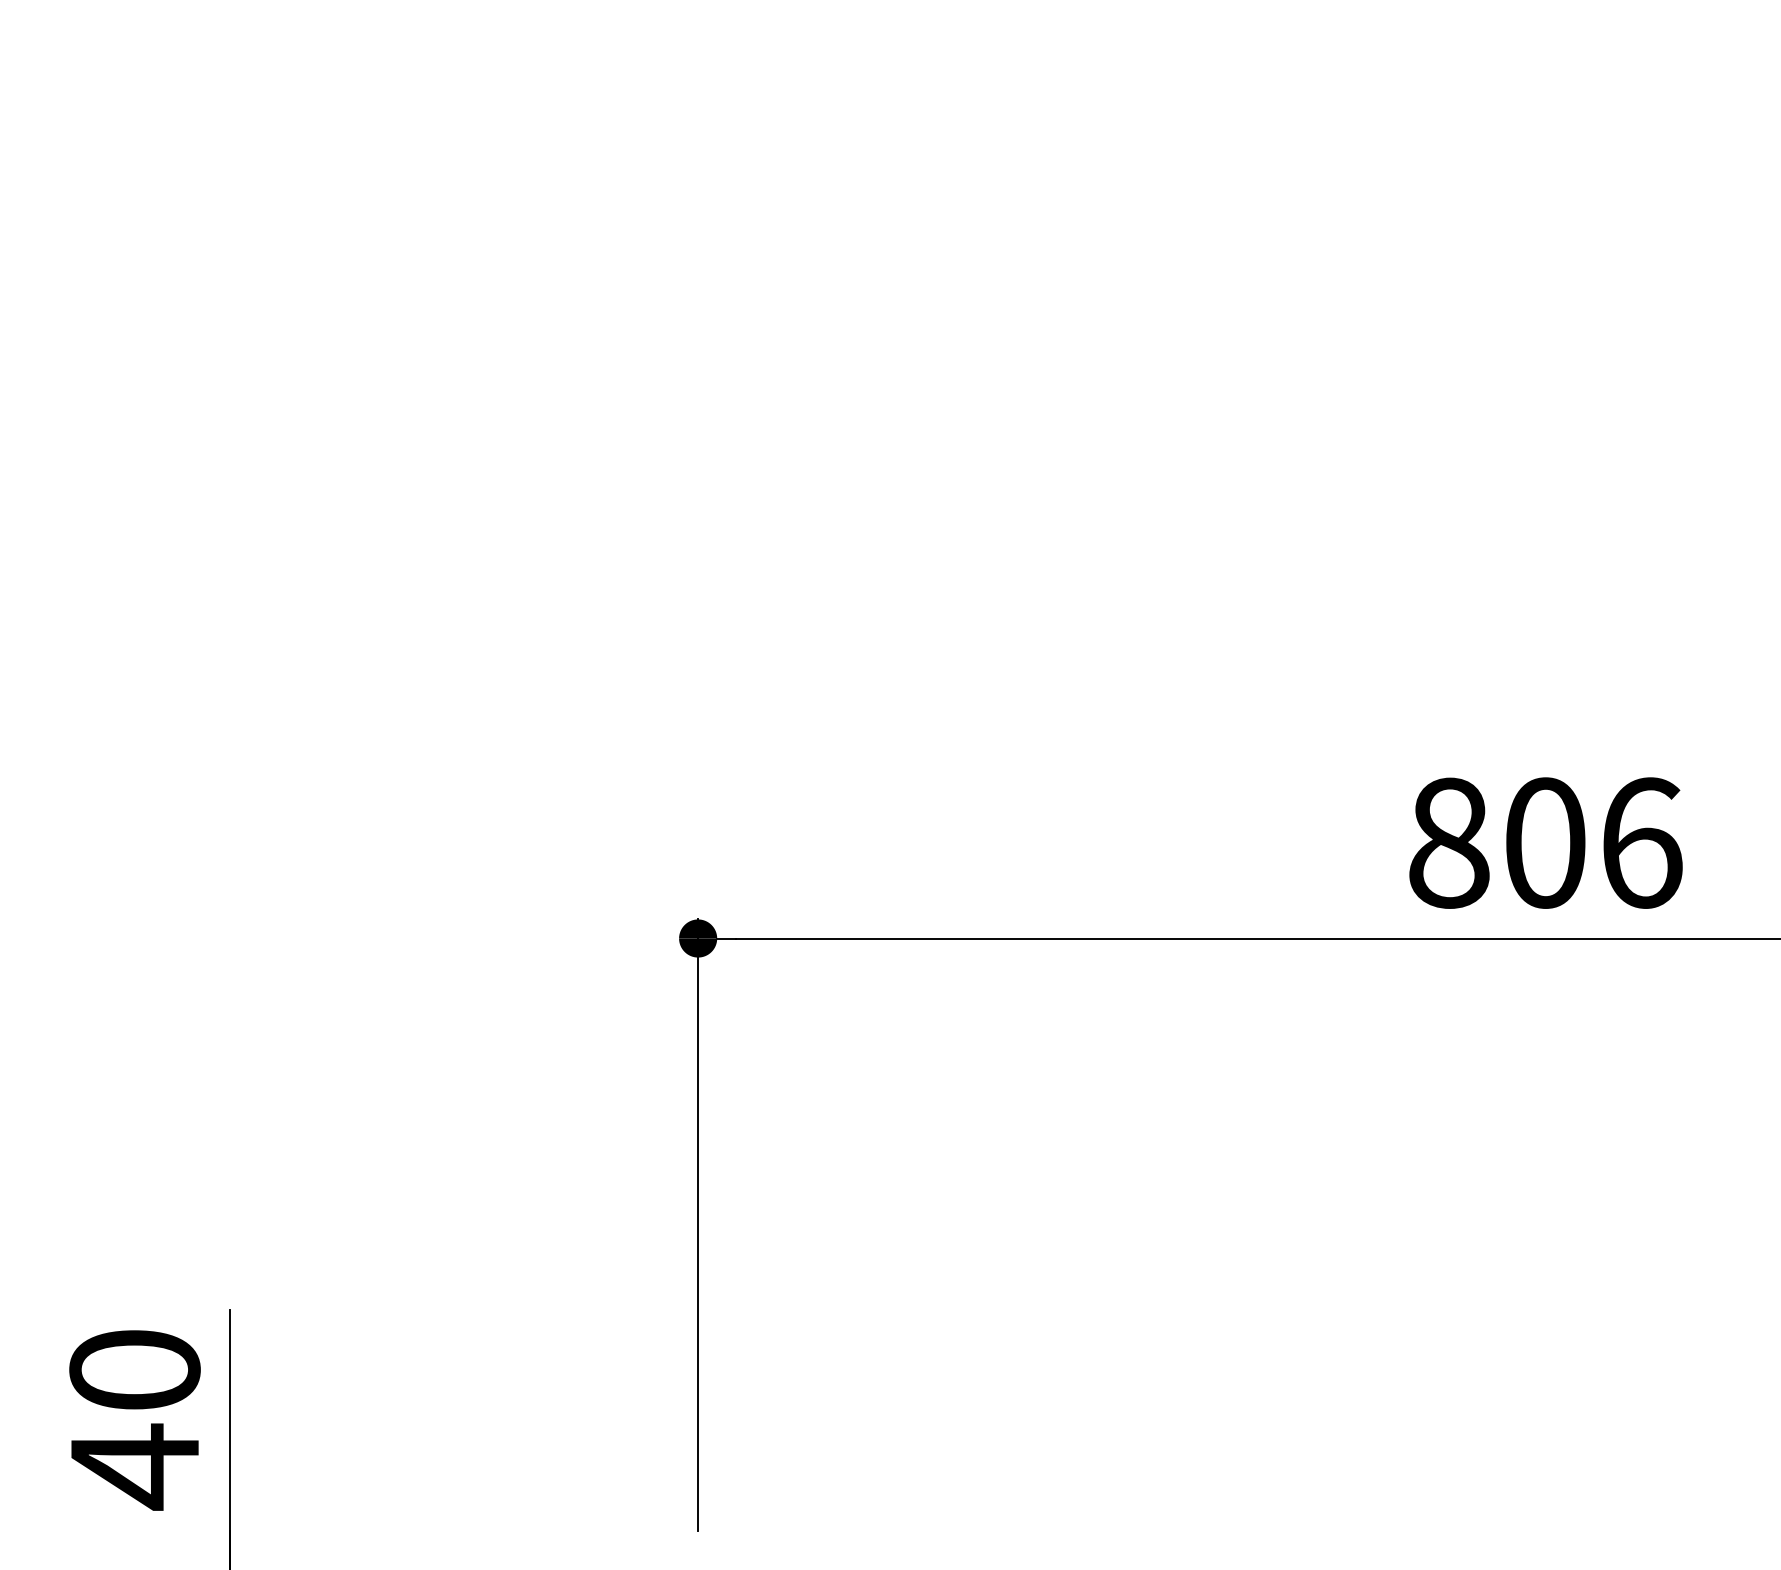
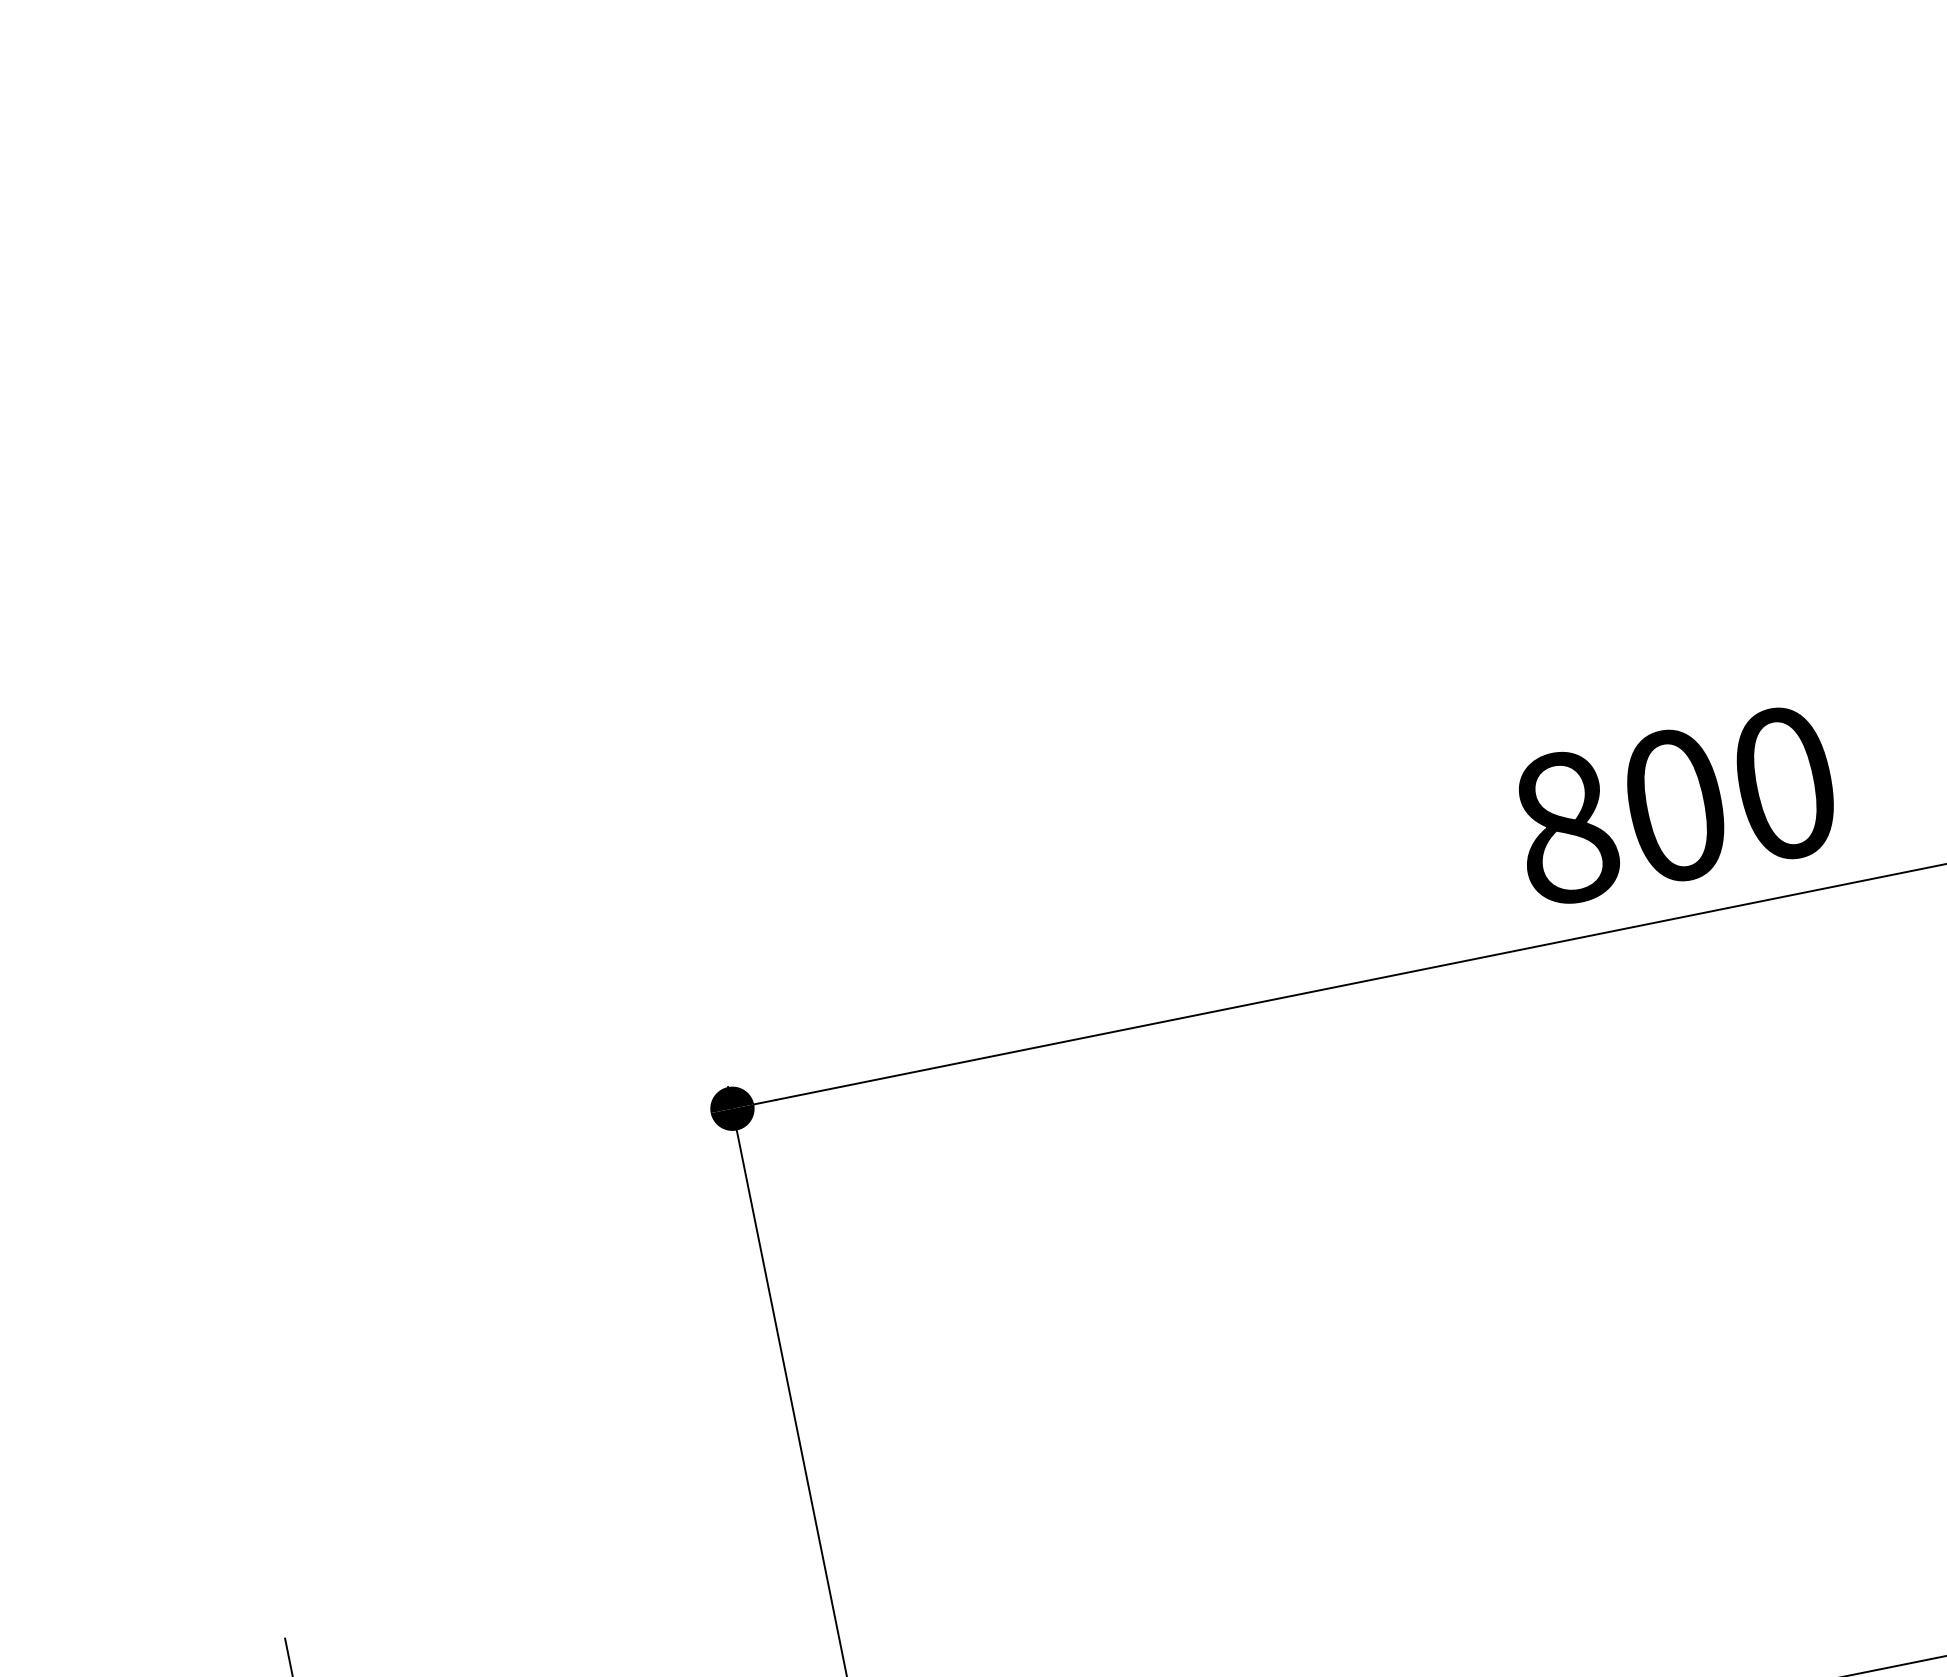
text: (1642, 842) -> (1785, 782), 806 -> 800

